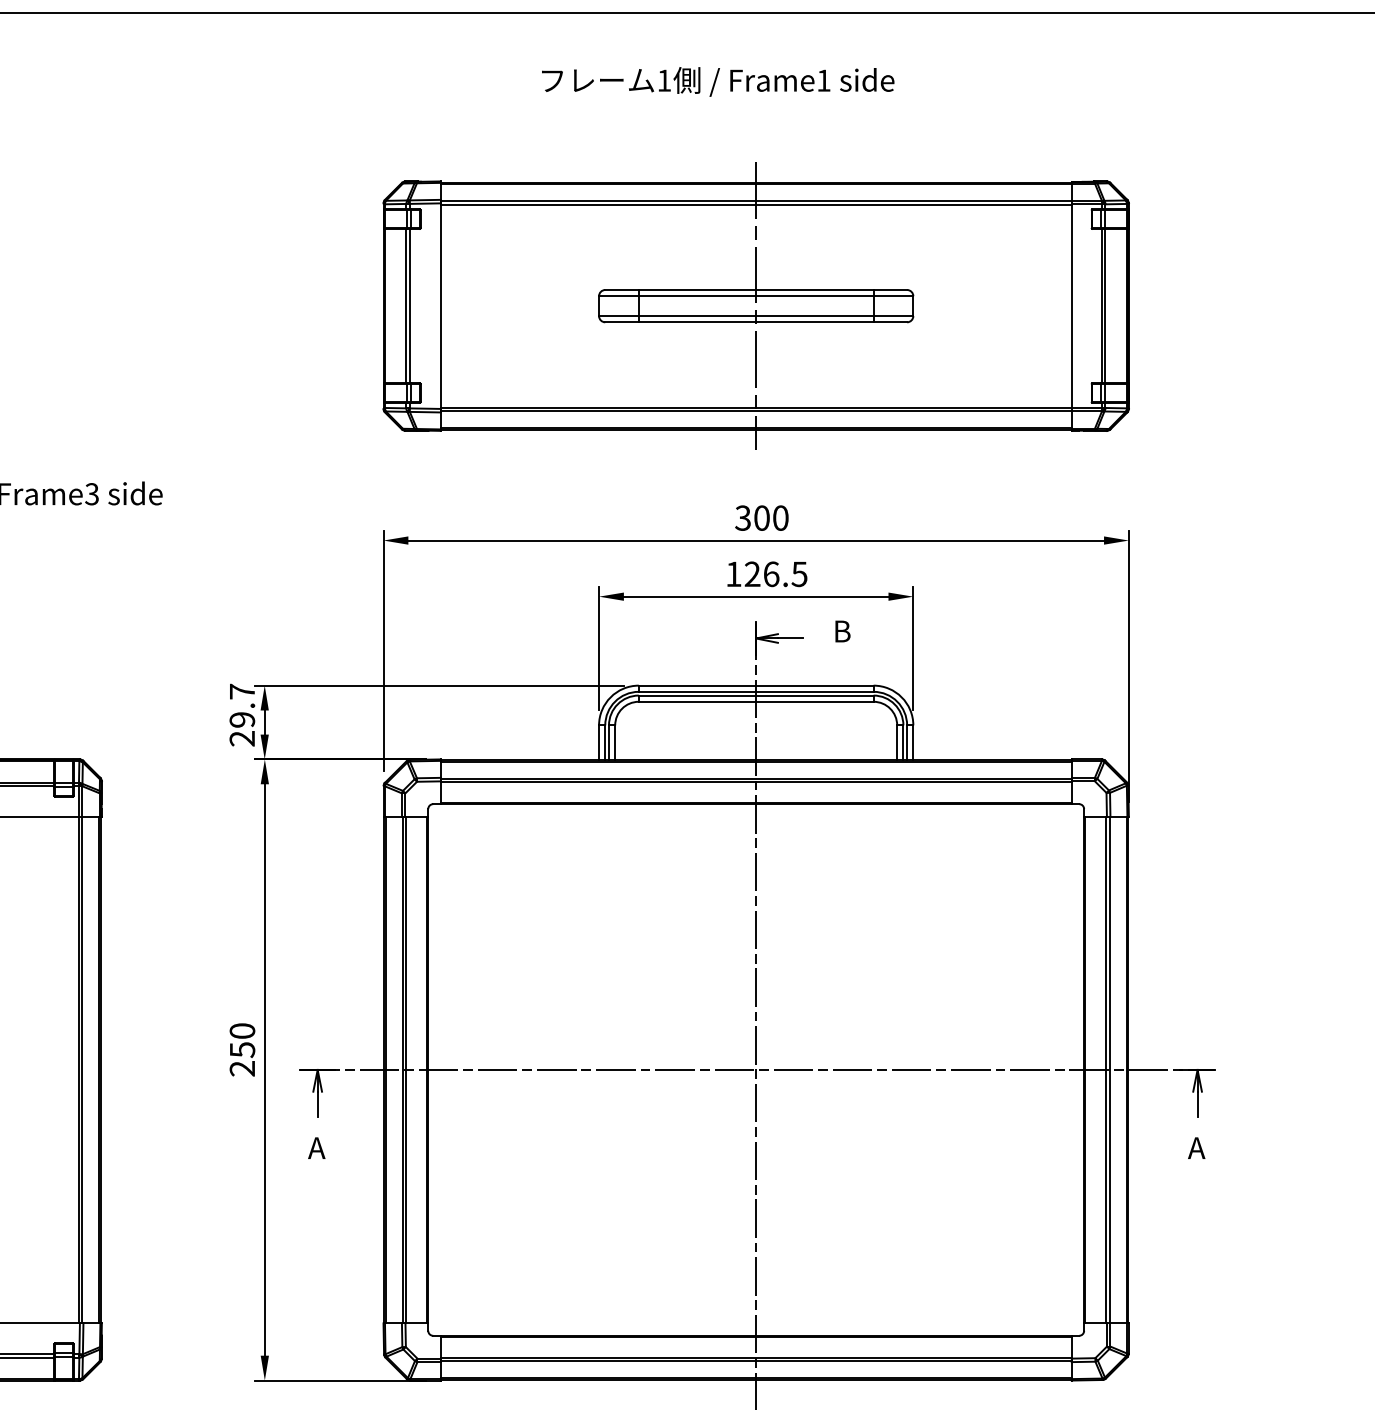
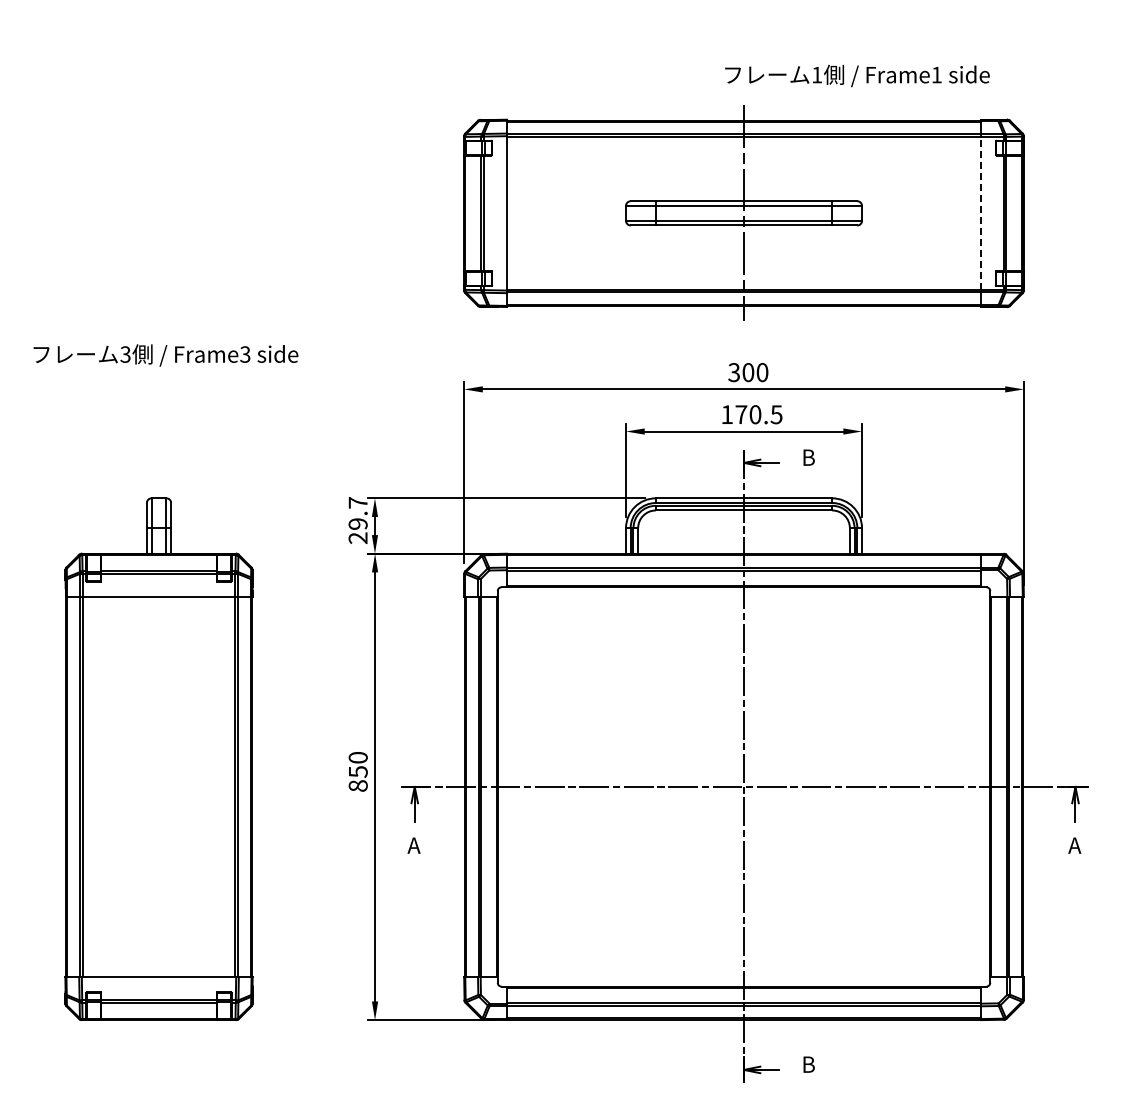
text: (718, 81) -> (857, 75), moved
line: (1071, 304) -> (980, 212), solid -> dashed
text: (762, 574) -> (748, 414), 126.5 -> 170.5
text: (241, 1068) -> (357, 785), 250 -> 850

